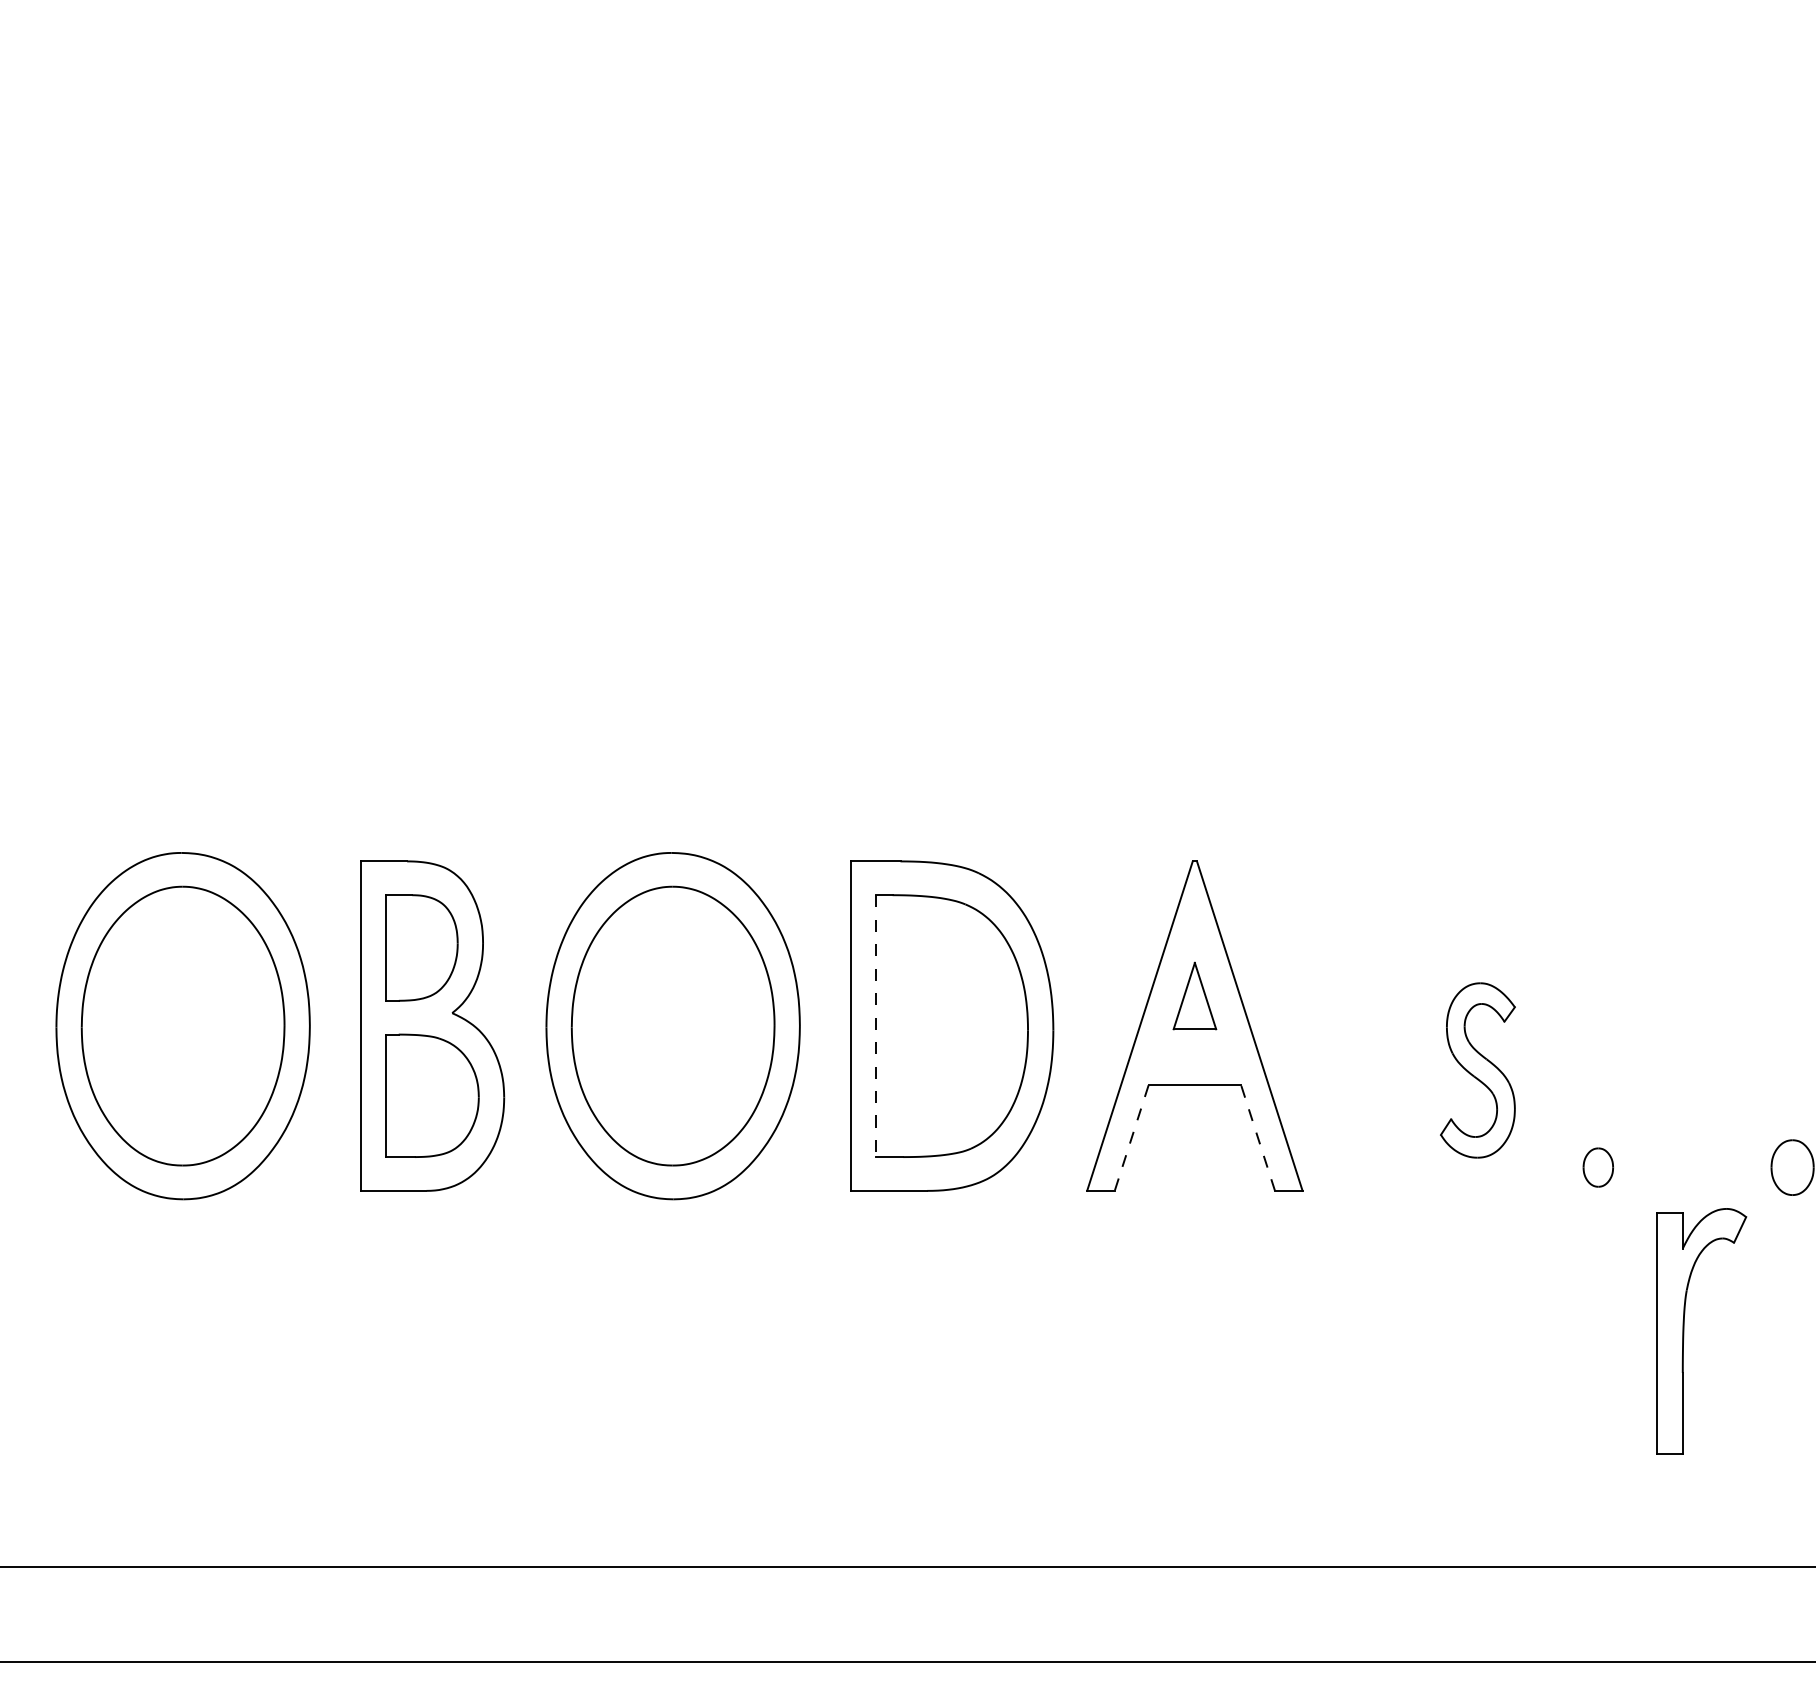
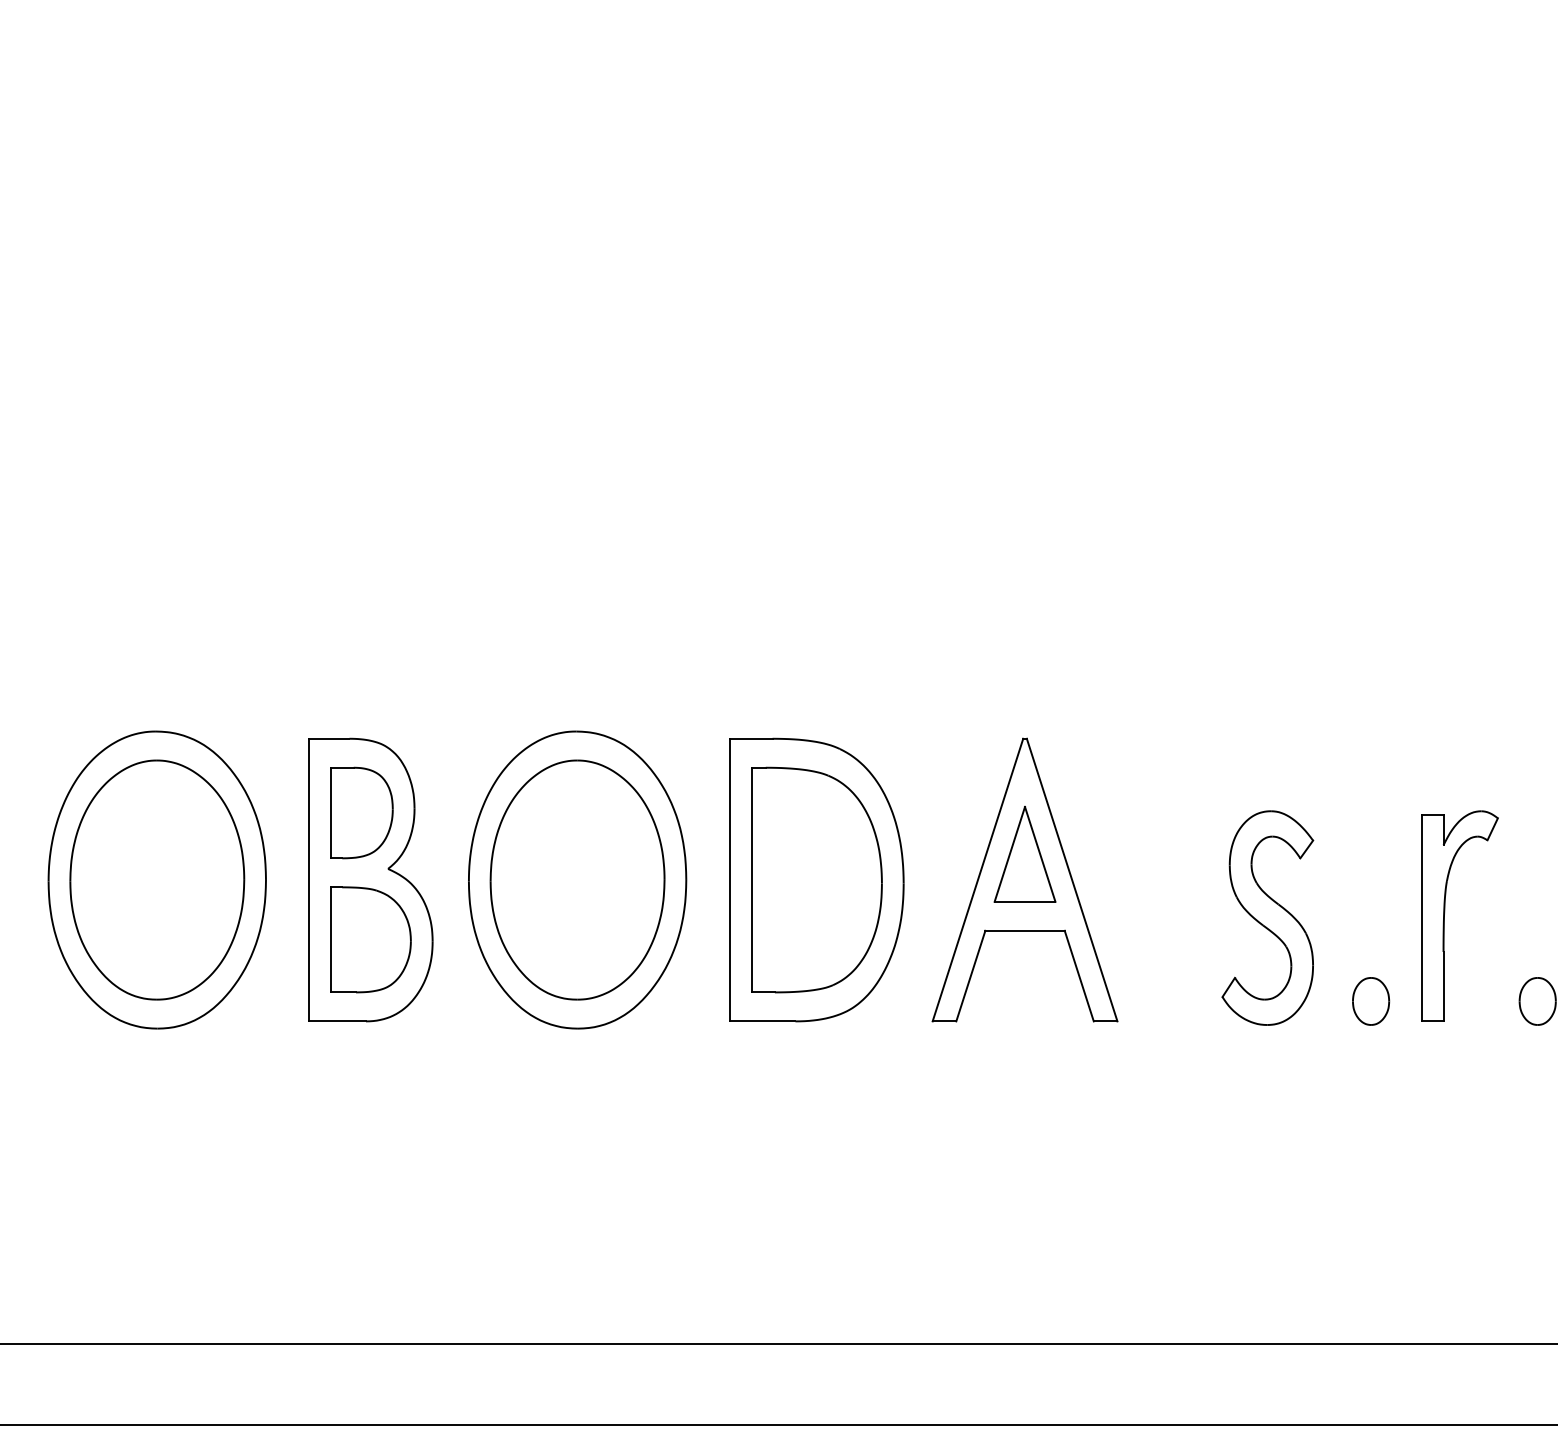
part: (1194, 995) -> (1024, 853), size x1.67
line: (875, 1026) -> (751, 880), dashed -> solid
part: (1477, 1070) -> (1267, 918), size x1.43
line: (1257, 1137) -> (1078, 975), dashed -> solid
line: (1131, 1138) -> (970, 976), dashed -> solid
part: (1598, 1167) -> (1371, 1001), size x1.43
part: (1684, 1331) -> (1445, 916), moved

